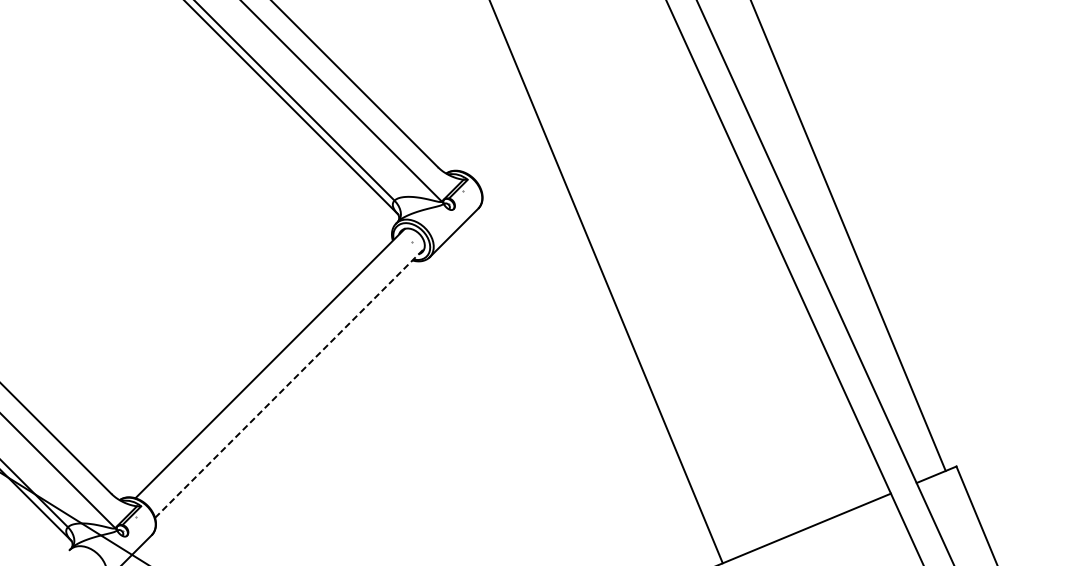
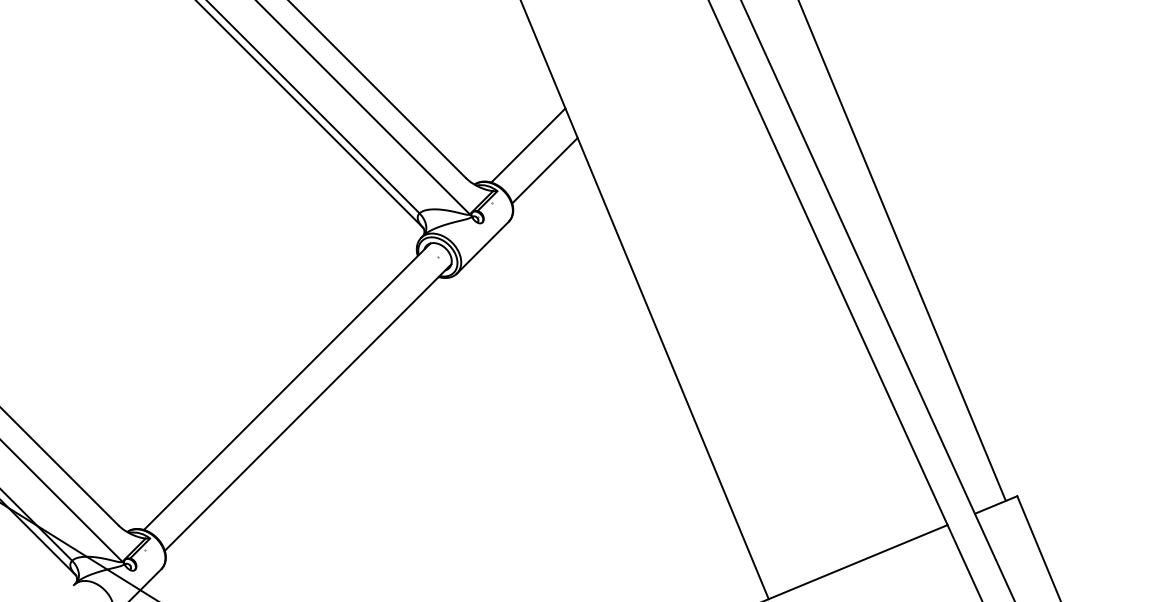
line: (496, 136) -> (528, 145), added
line: (512, 160) -> (544, 170), added
line: (290, 383) -> (308, 407), dashed -> solid

